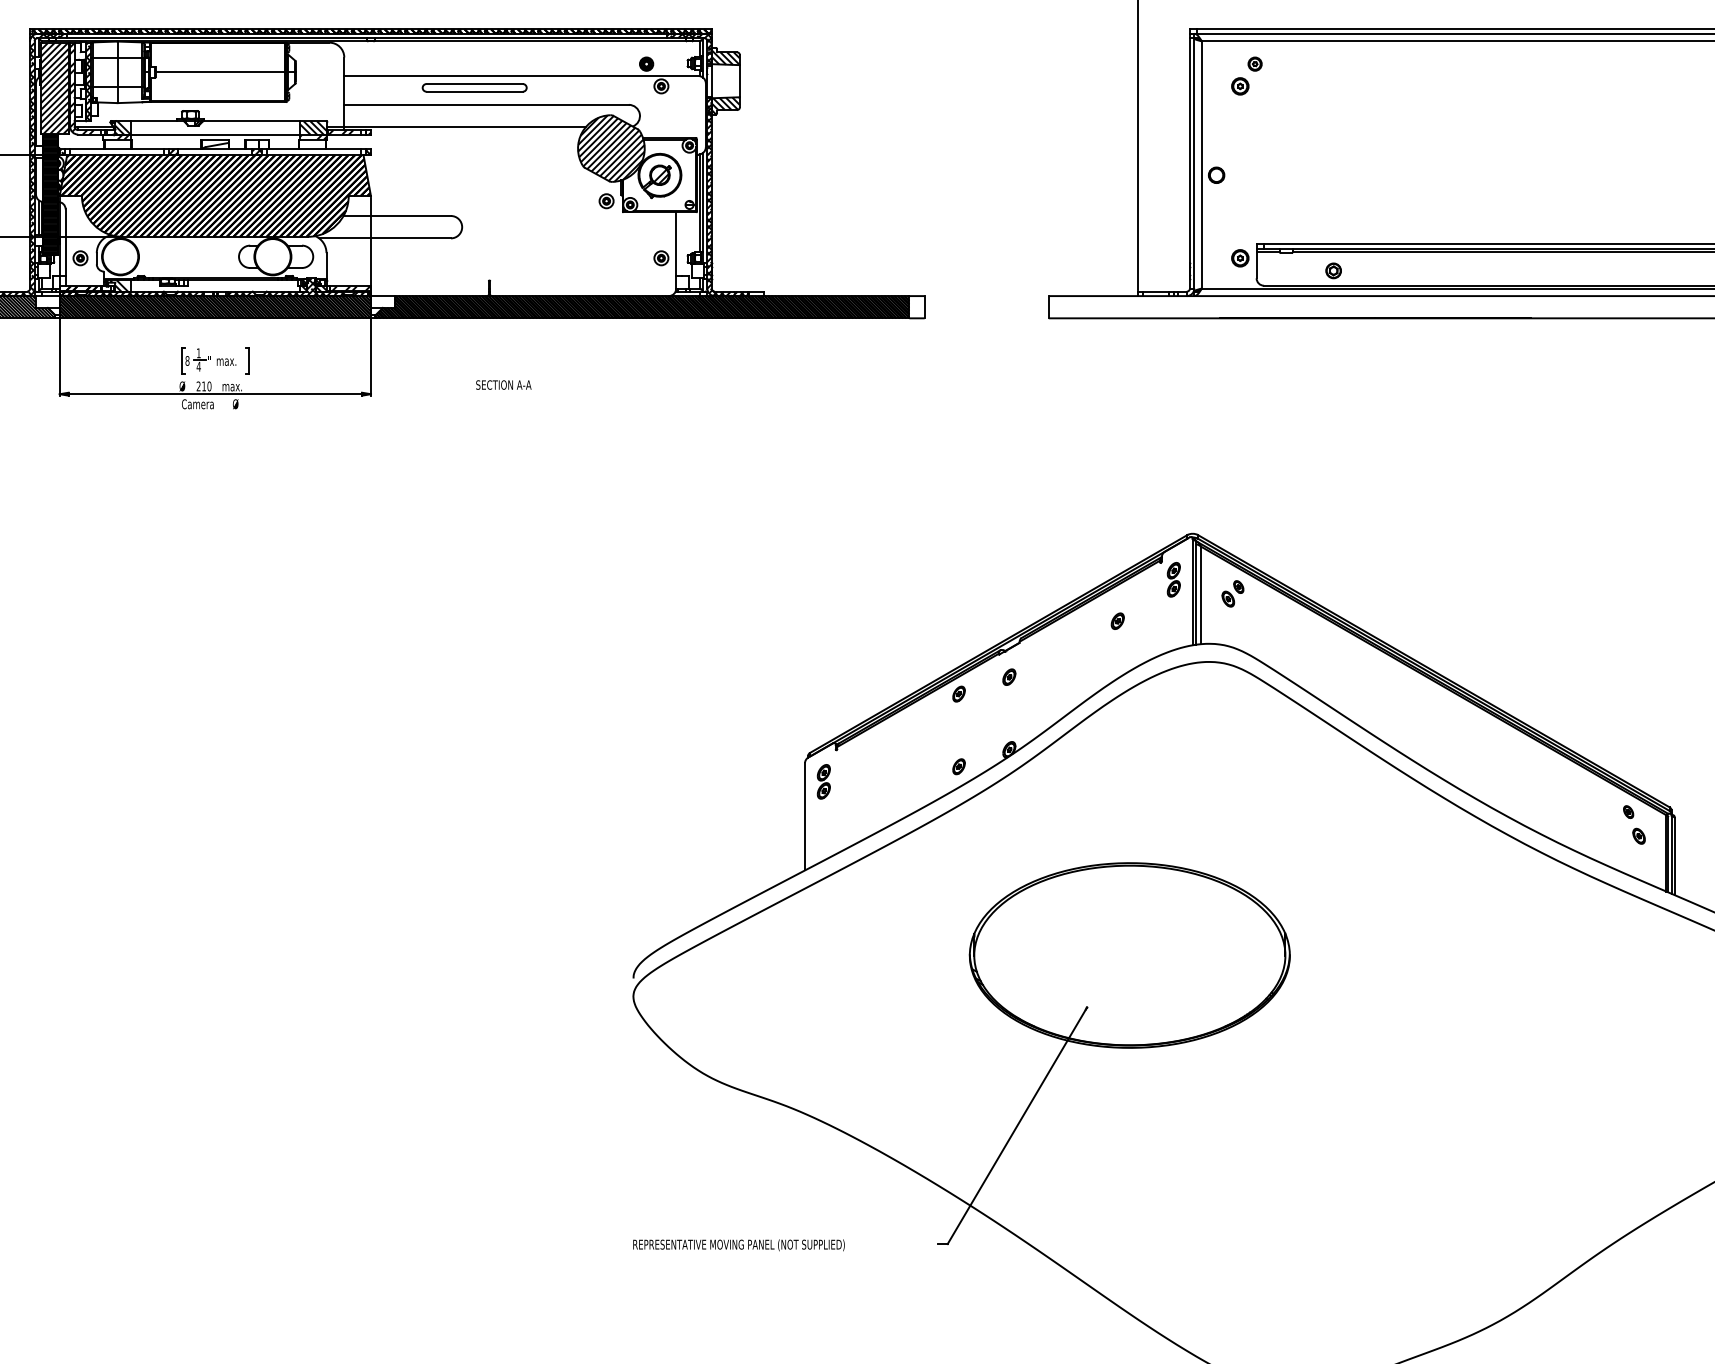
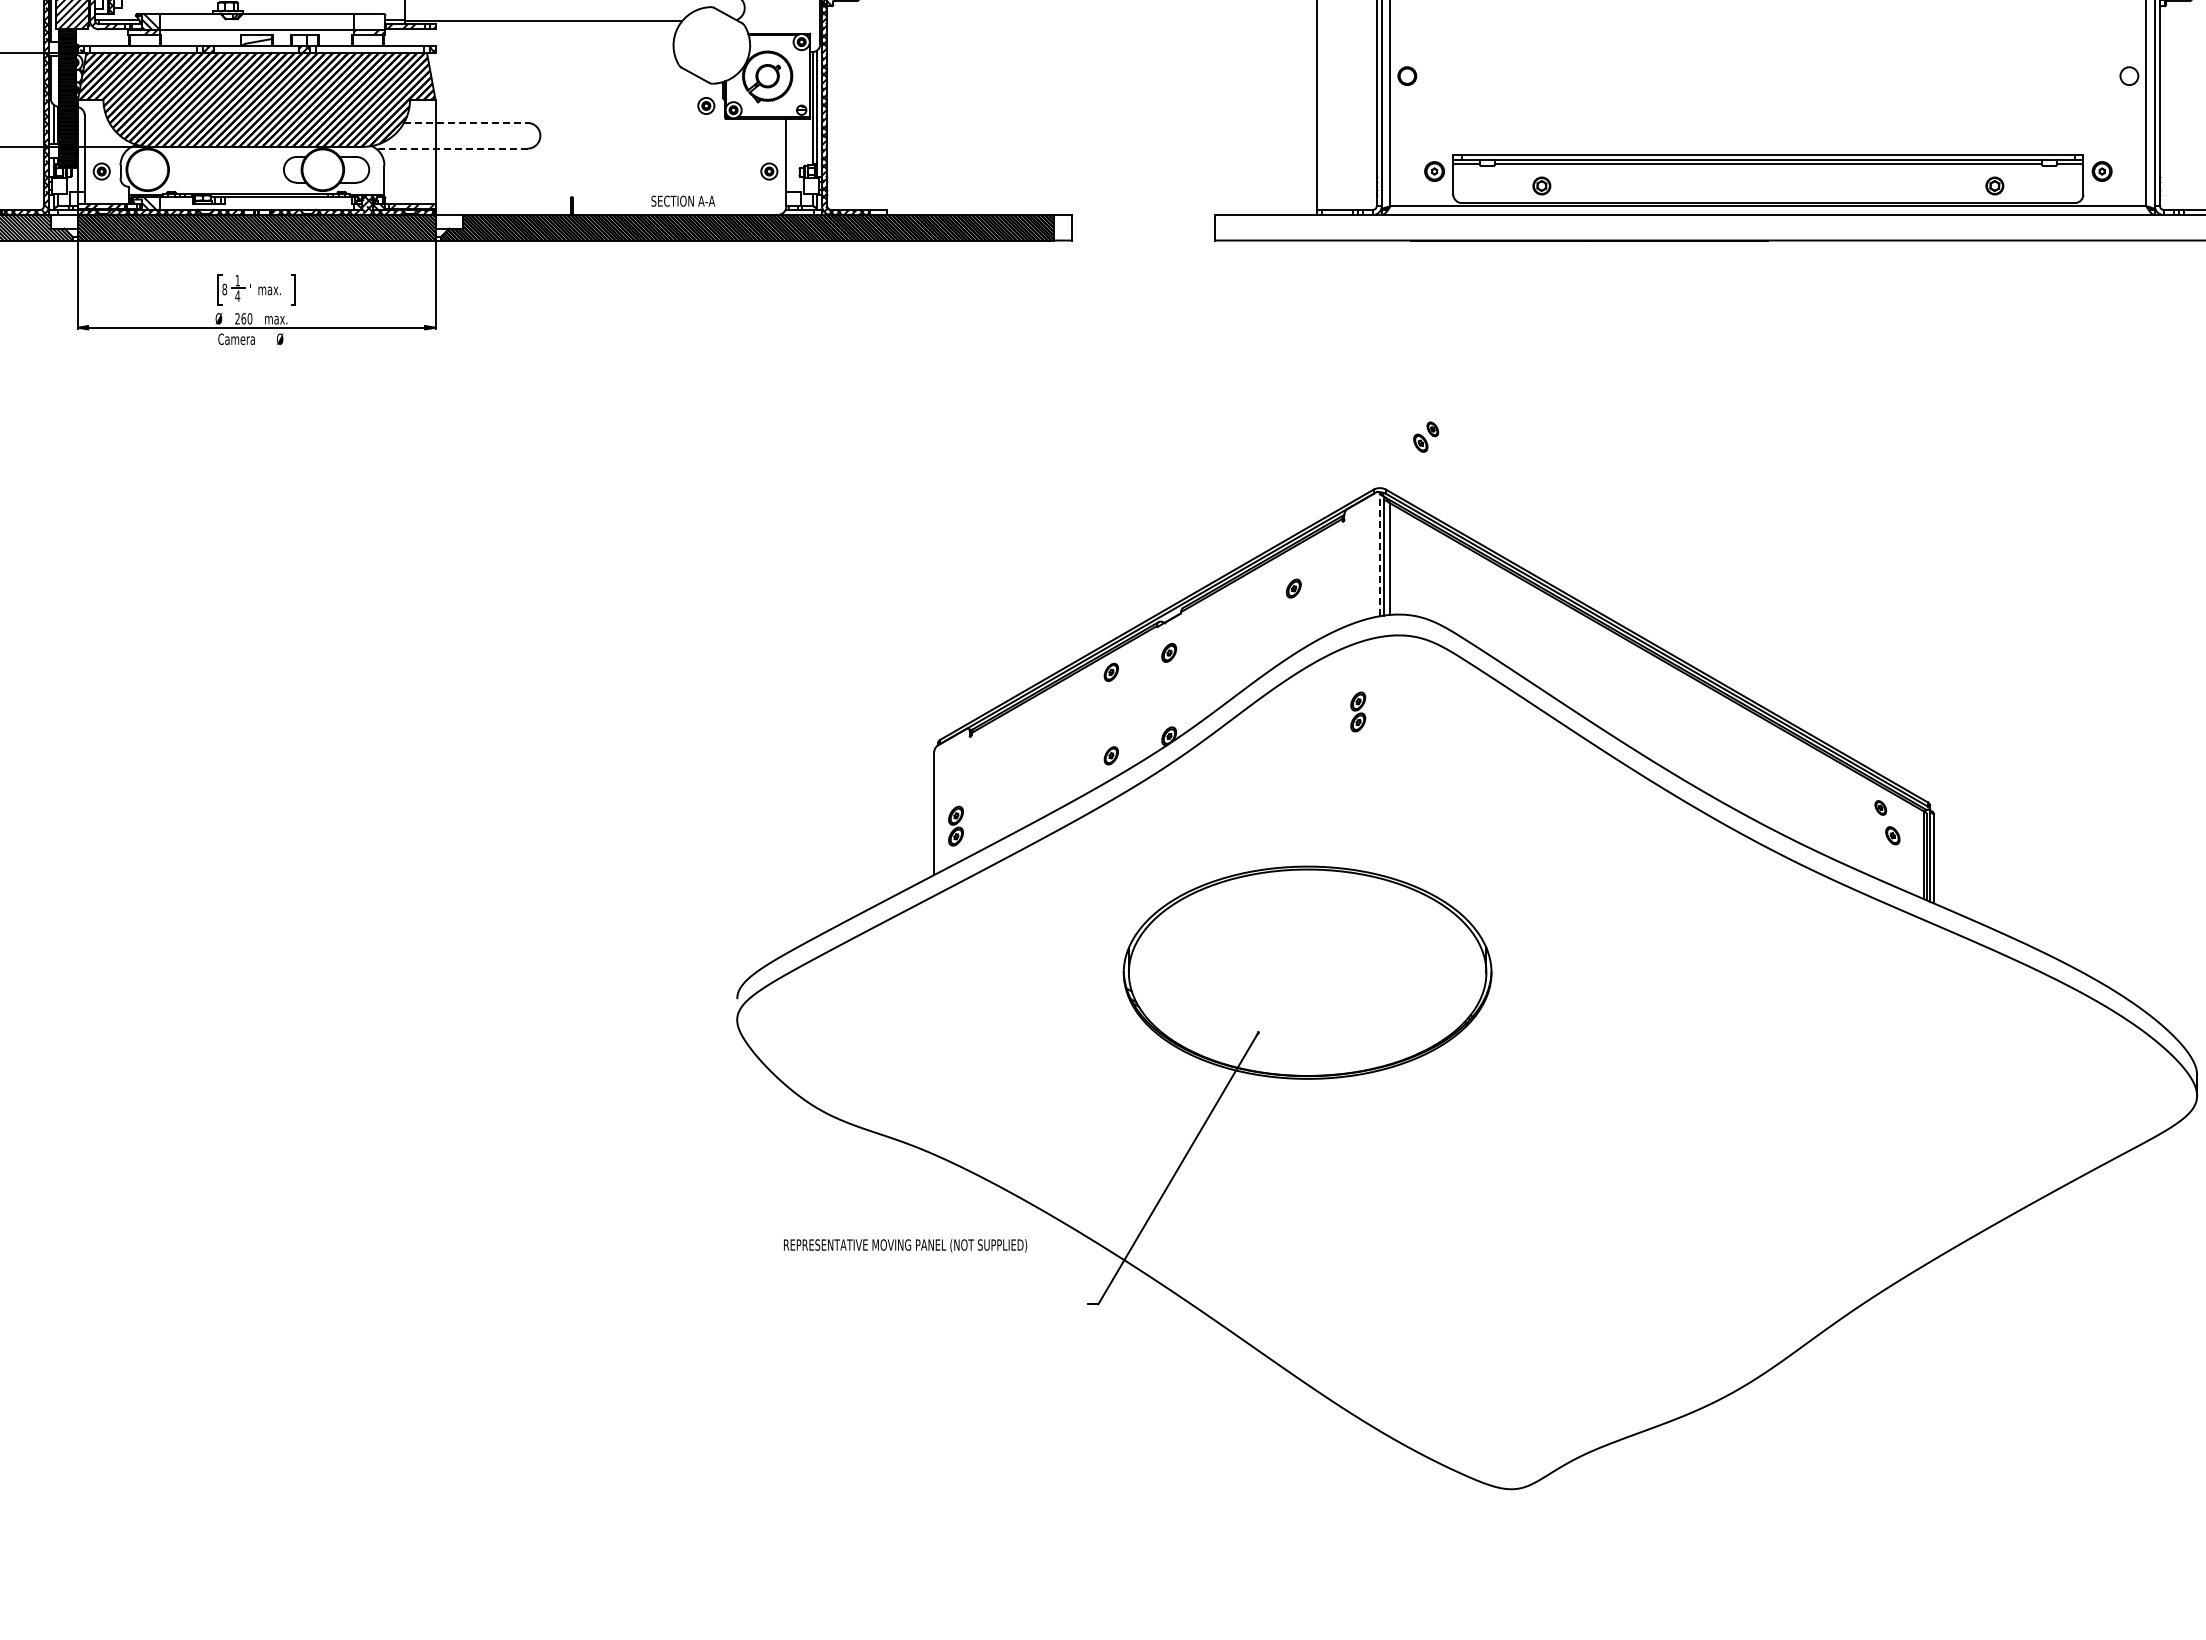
hatch: (313, 128) -> (369, 22), removed
hatch: (611, 148) -> (711, 45), removed
hatch: (660, 175) -> (768, 76), removed
line: (397, 215) -> (465, 122), solid -> dashed
line: (384, 238) -> (451, 148), solid -> dashed
text: (503, 384) -> (682, 200), moved
text: (203, 386) -> (243, 318), 210 -> 260
part: (1174, 579) -> (1358, 711), moved
line: (1192, 592) -> (1379, 555), solid -> dashed
part: (1233, 593) -> (1426, 436), moved
part: (823, 781) -> (955, 825), moved
text: (739, 1245) -> (905, 1245), moved

